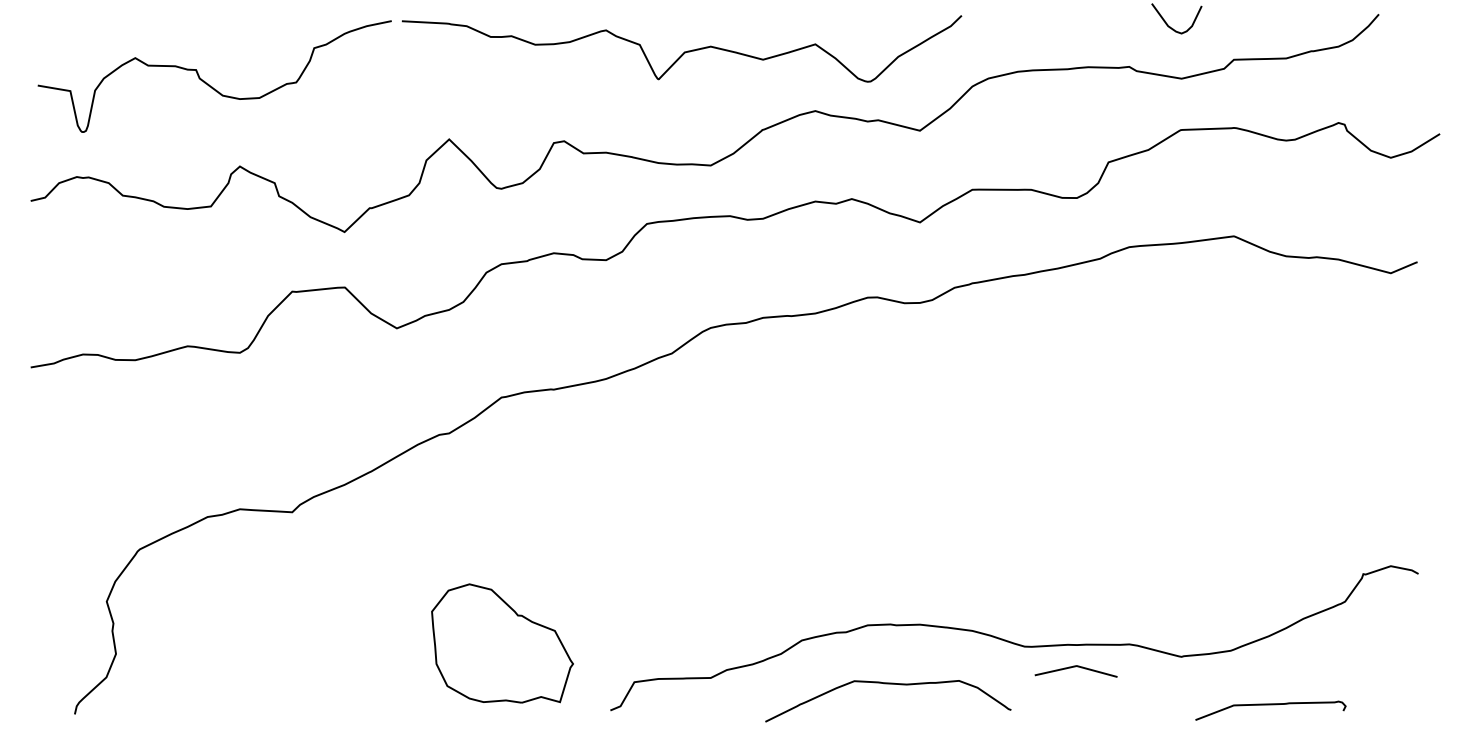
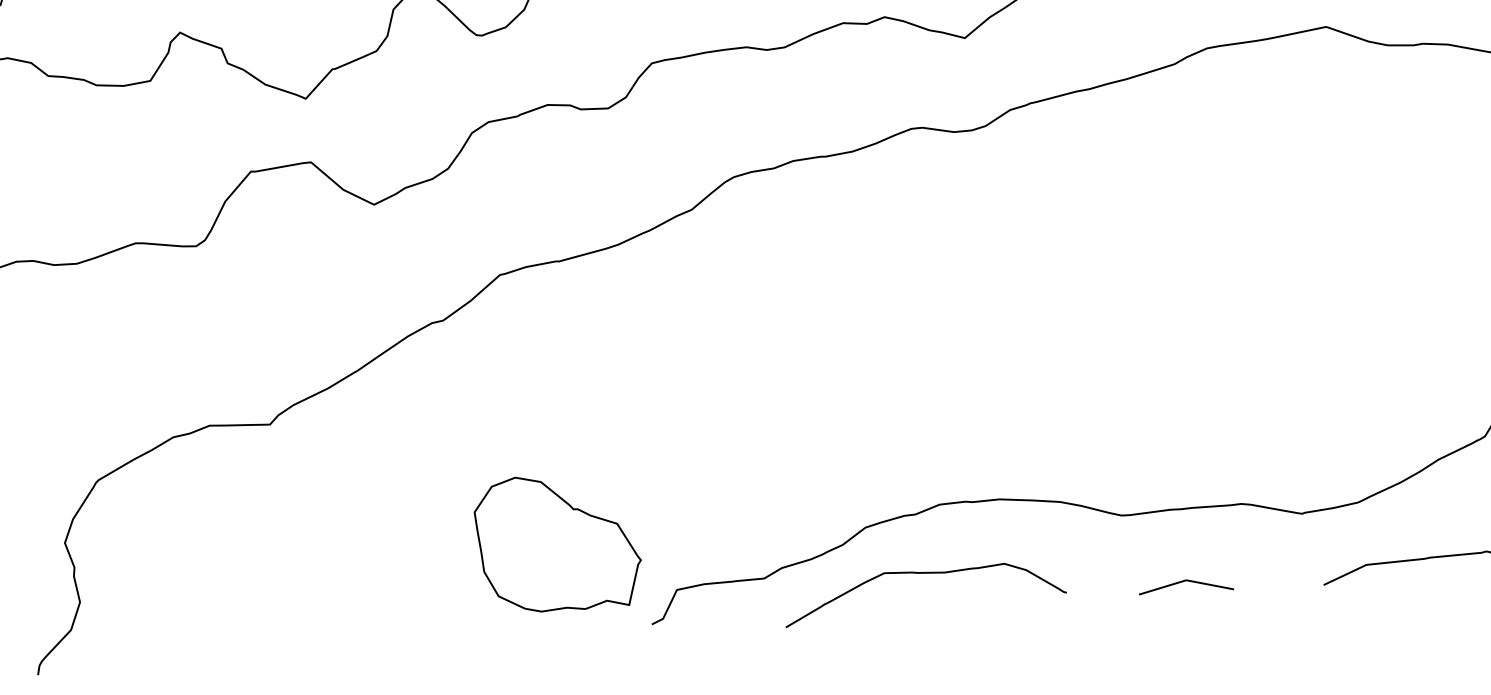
part: (502, 643) -> (558, 542), moved
line: (1075, 667) -> (1185, 582), moved
curve: (888, 684) -> (923, 574), moved

